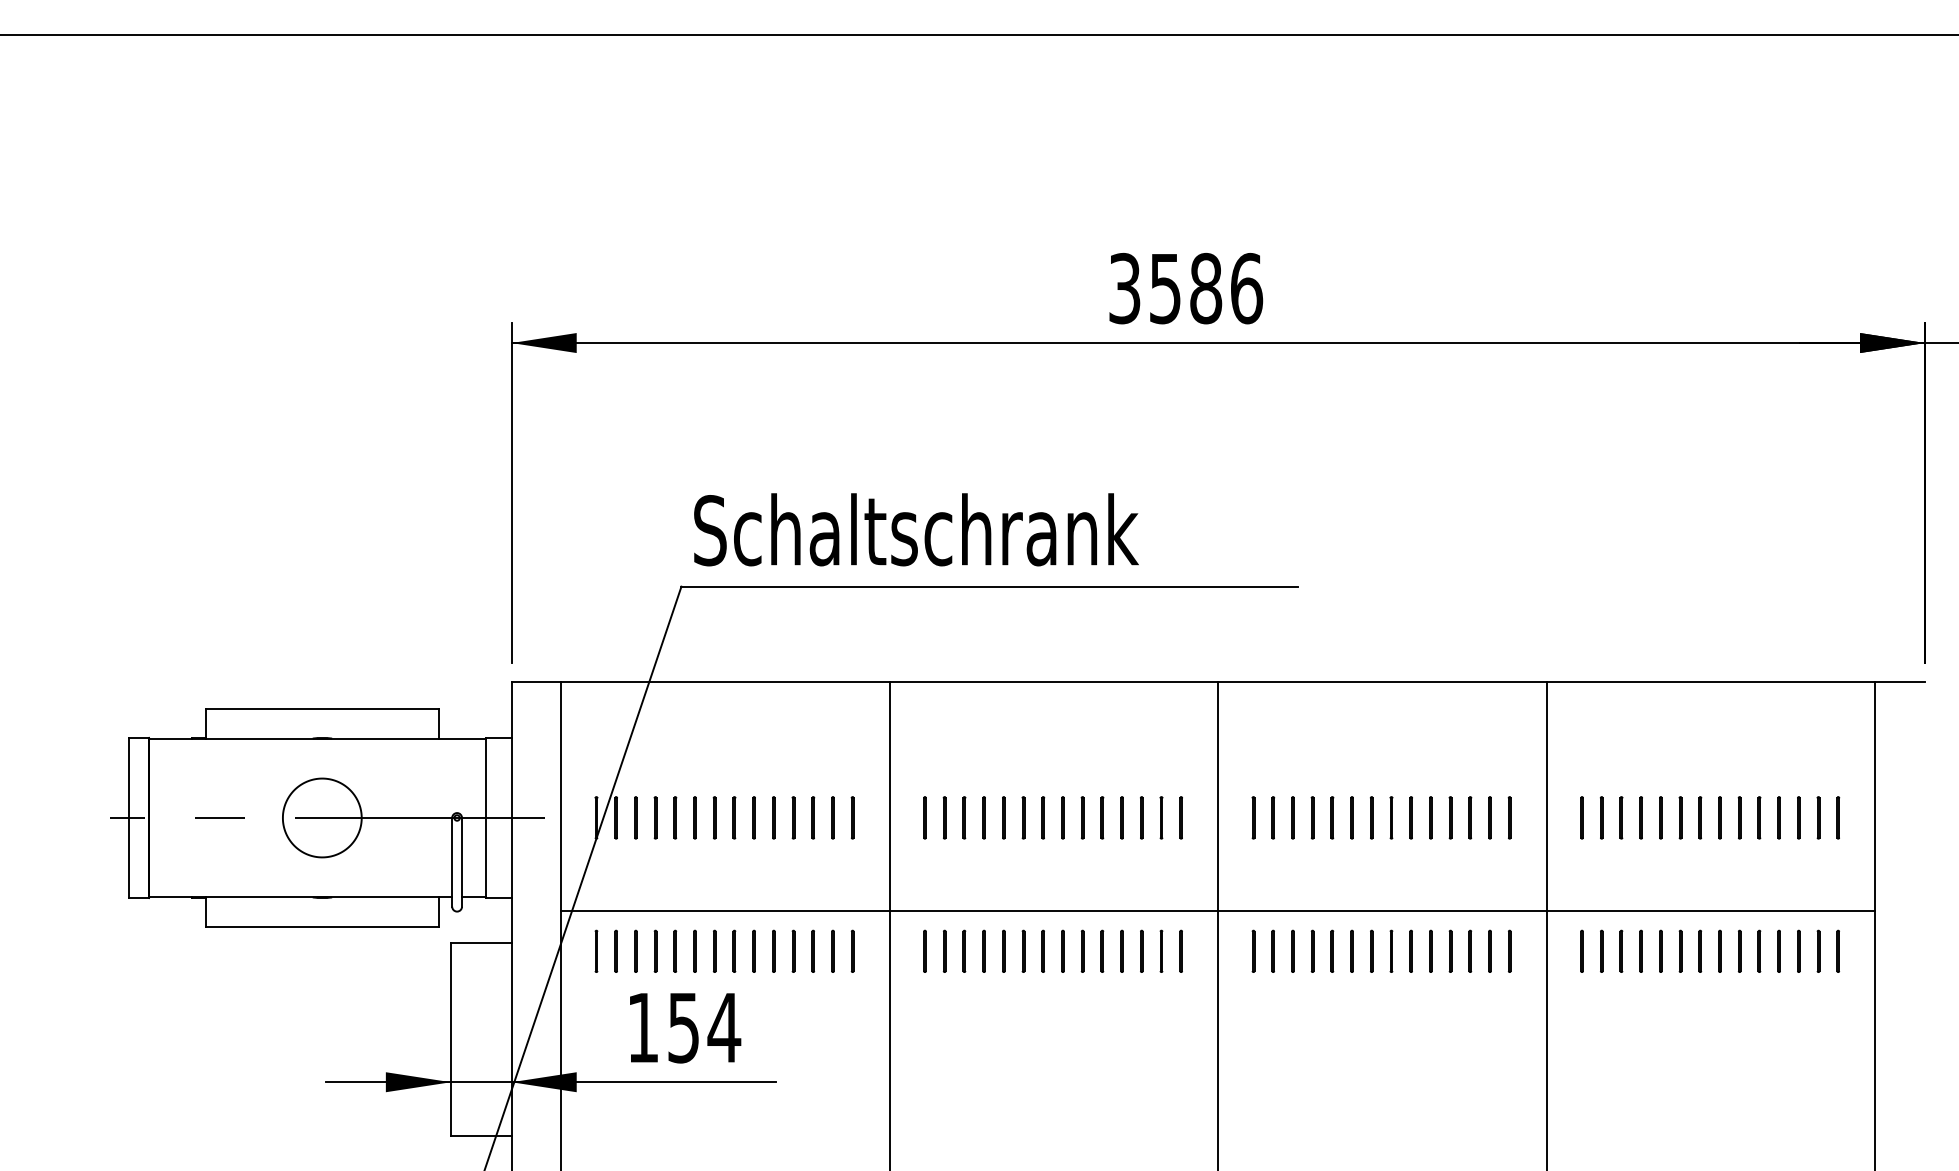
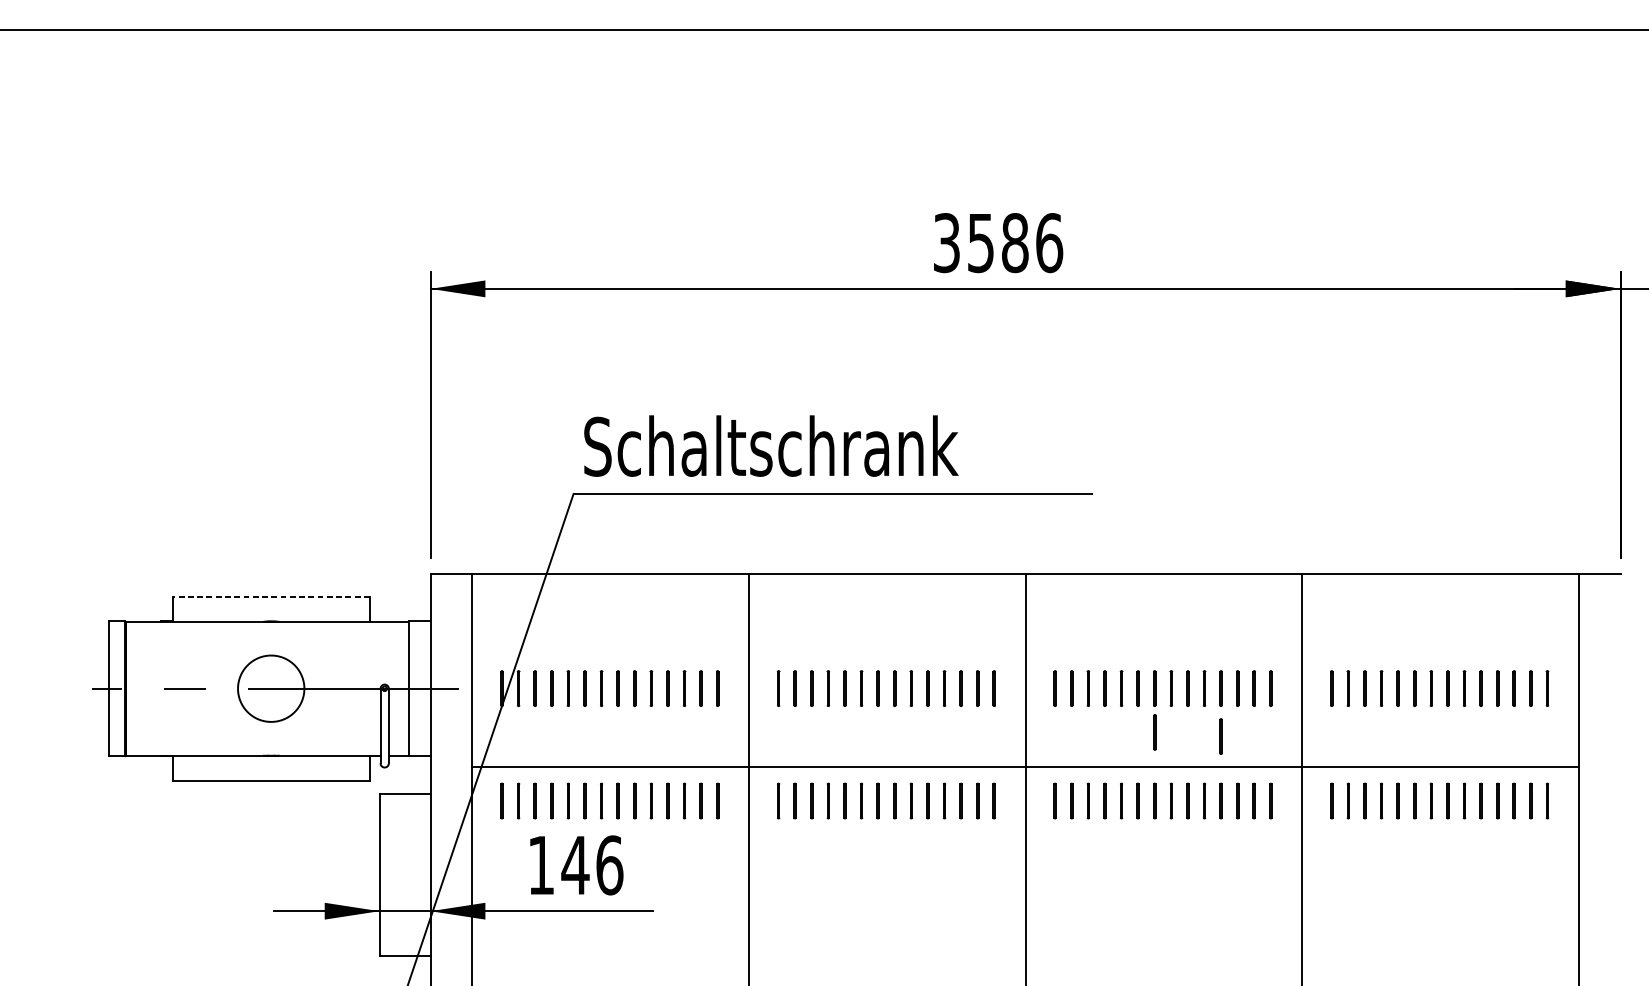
line: (322, 708) -> (271, 596), solid -> dashed
line: (1371, 869) -> (1154, 732), added
line: (1450, 874) -> (1221, 736), added
text: (703, 1027) -> (592, 865), 154 -> 146

